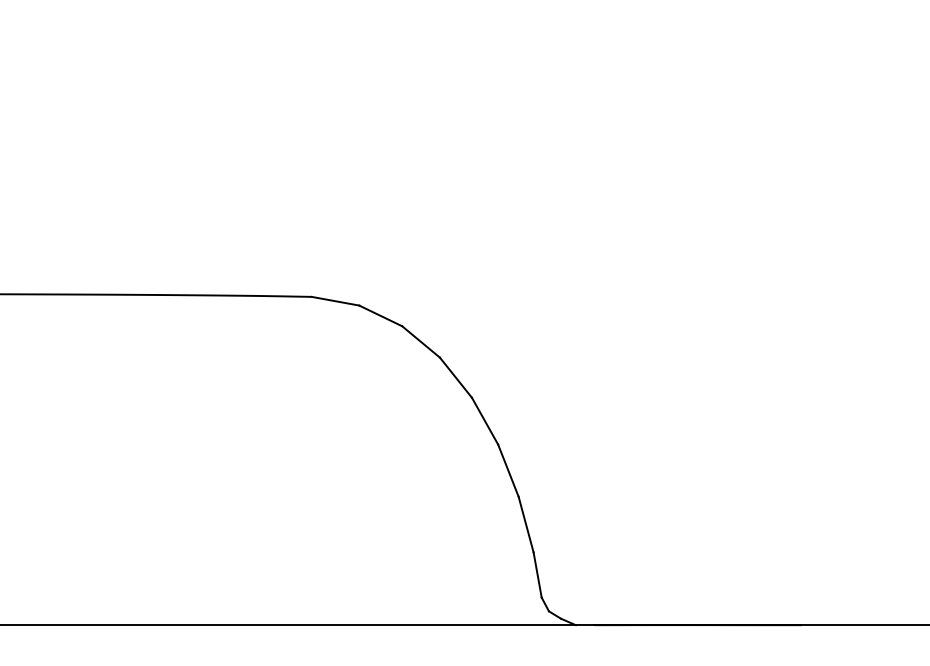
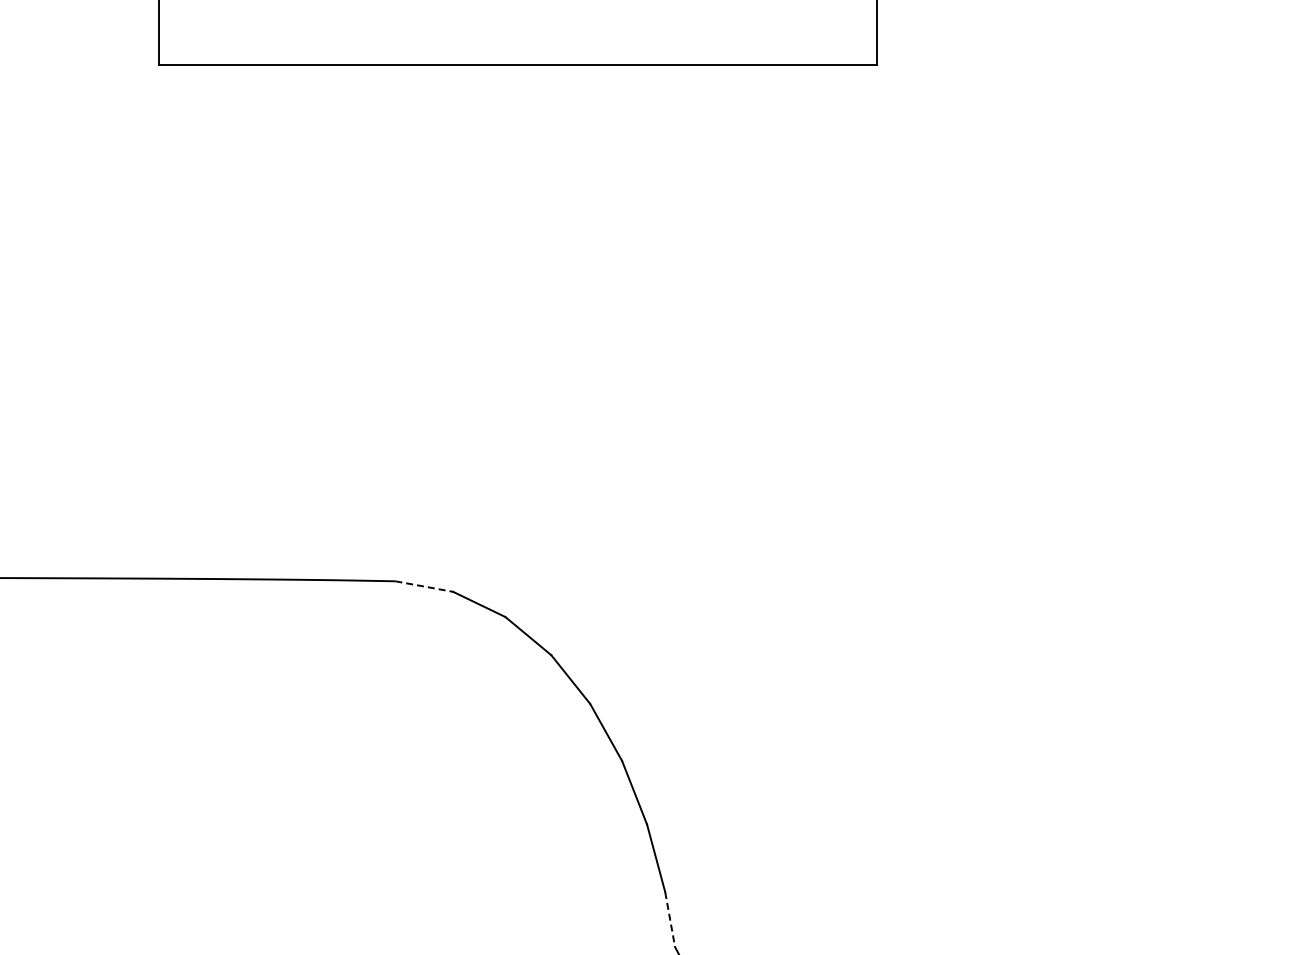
line: (335, 301) -> (424, 586), solid -> dashed
line: (537, 574) -> (670, 919), solid -> dashed

